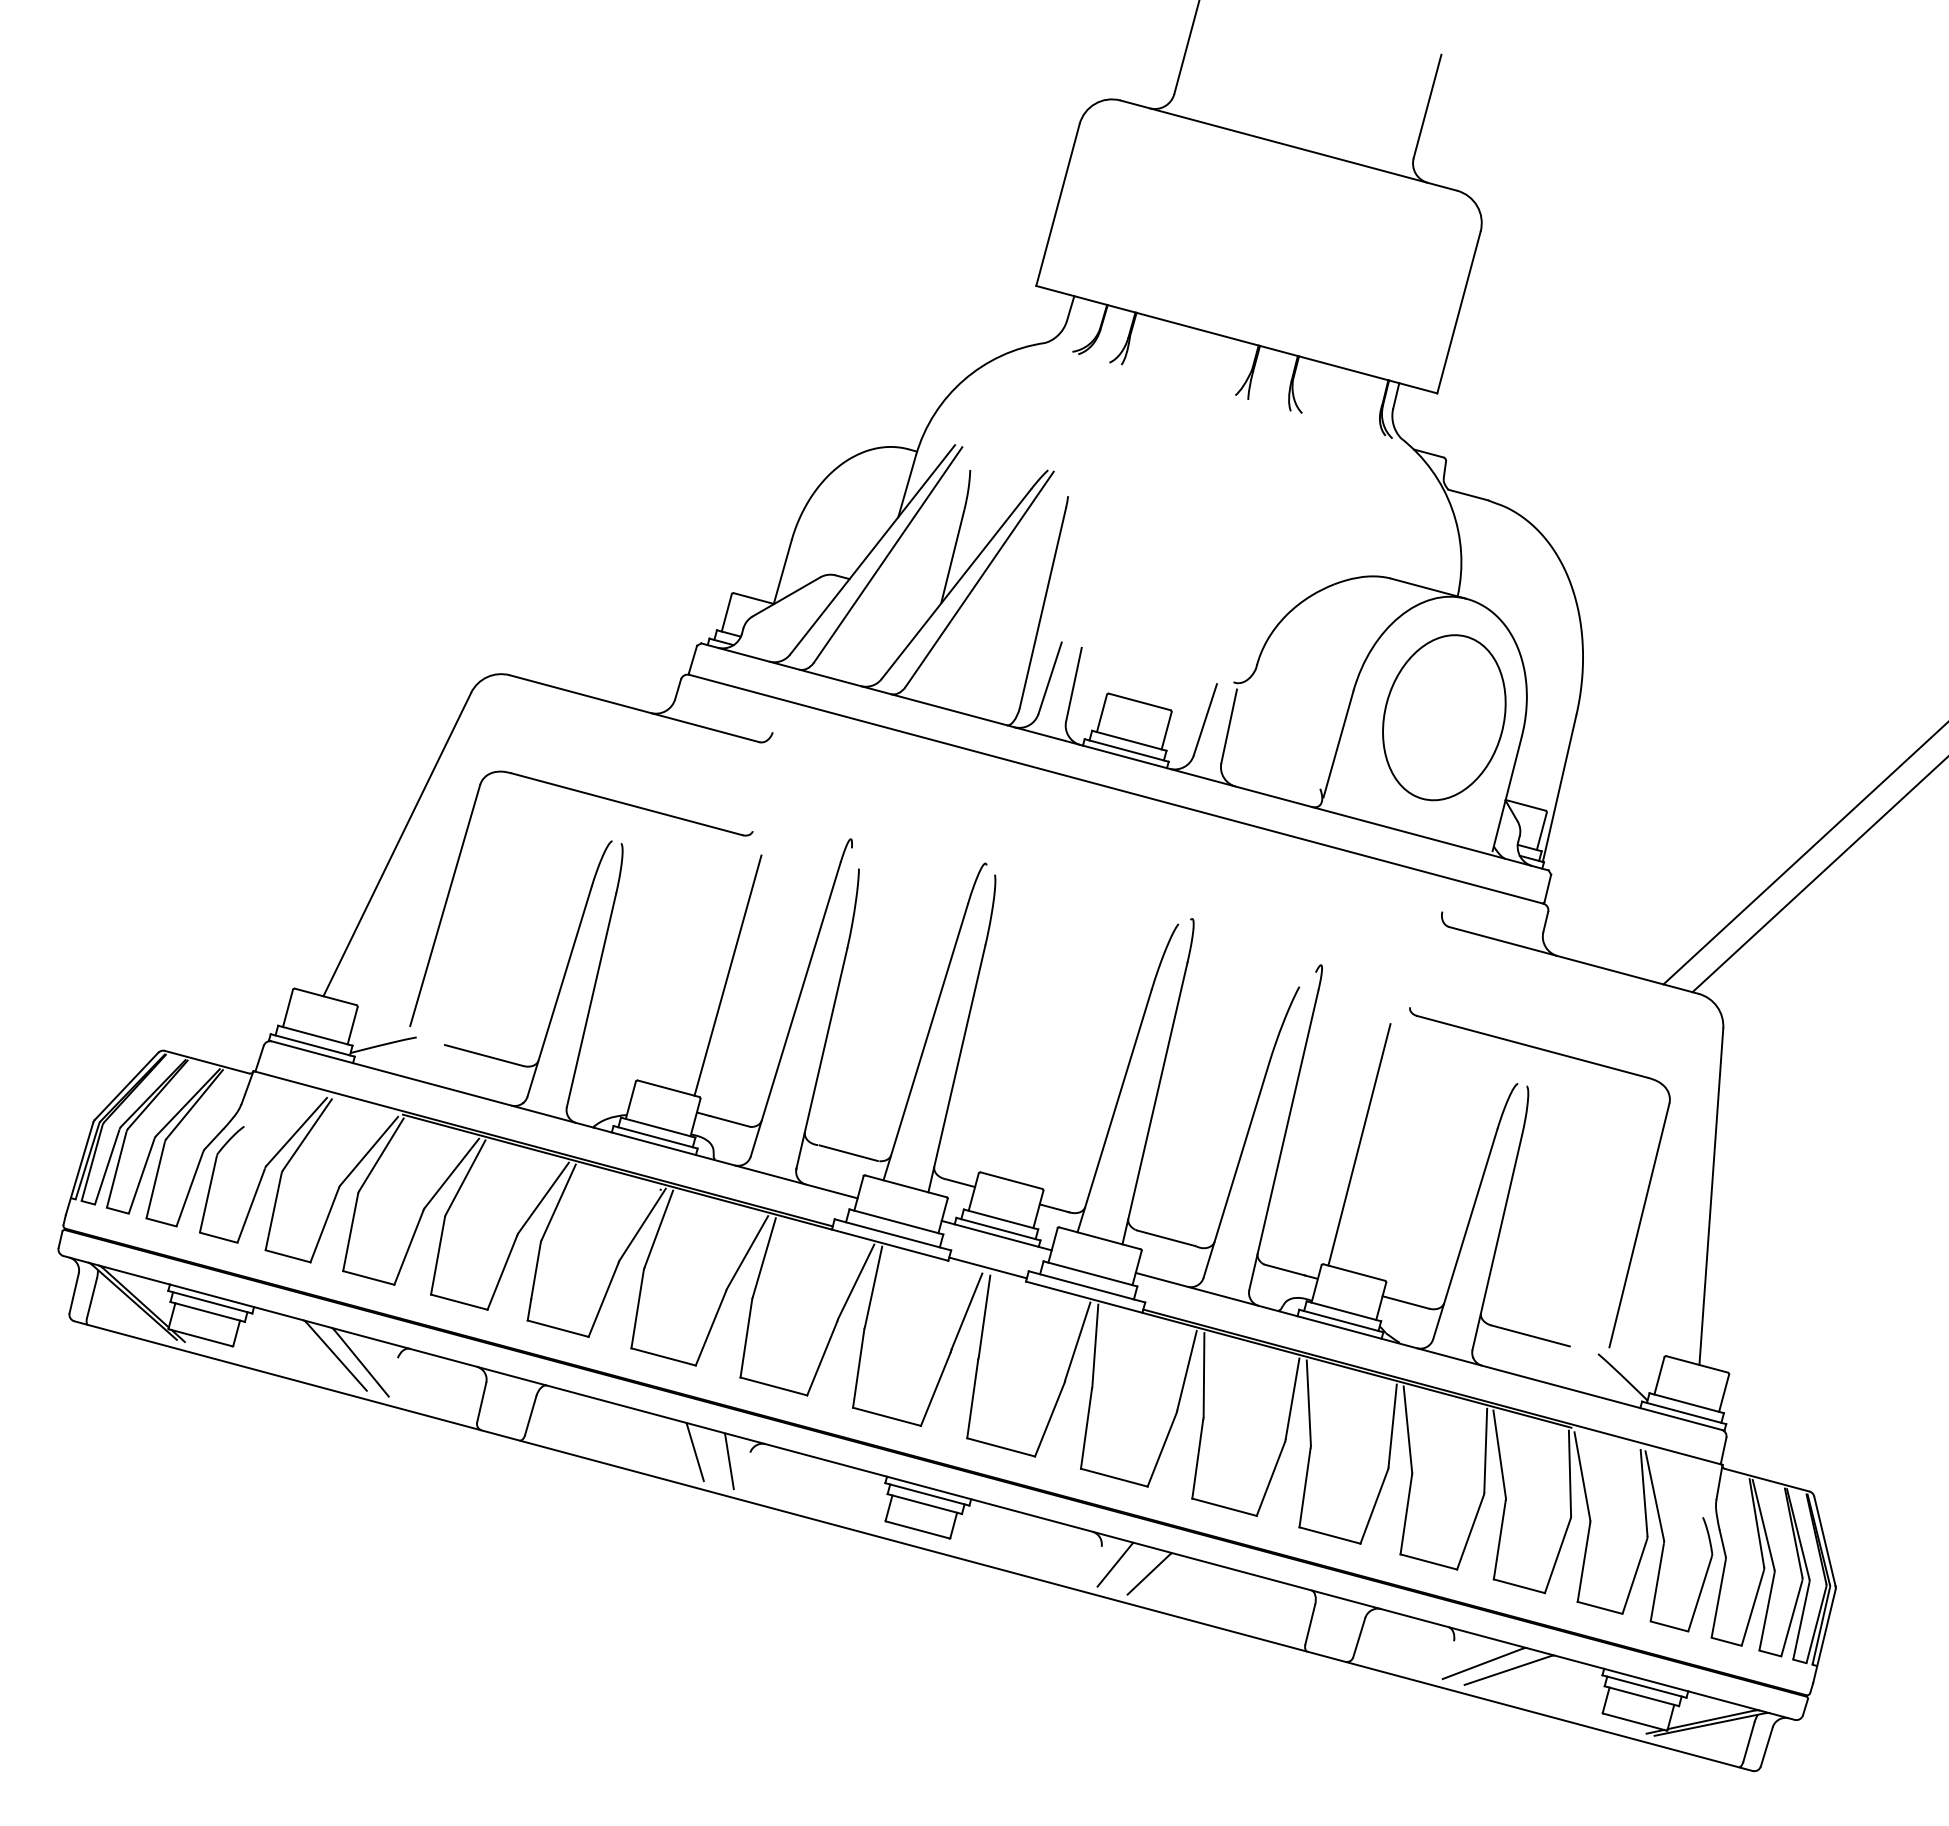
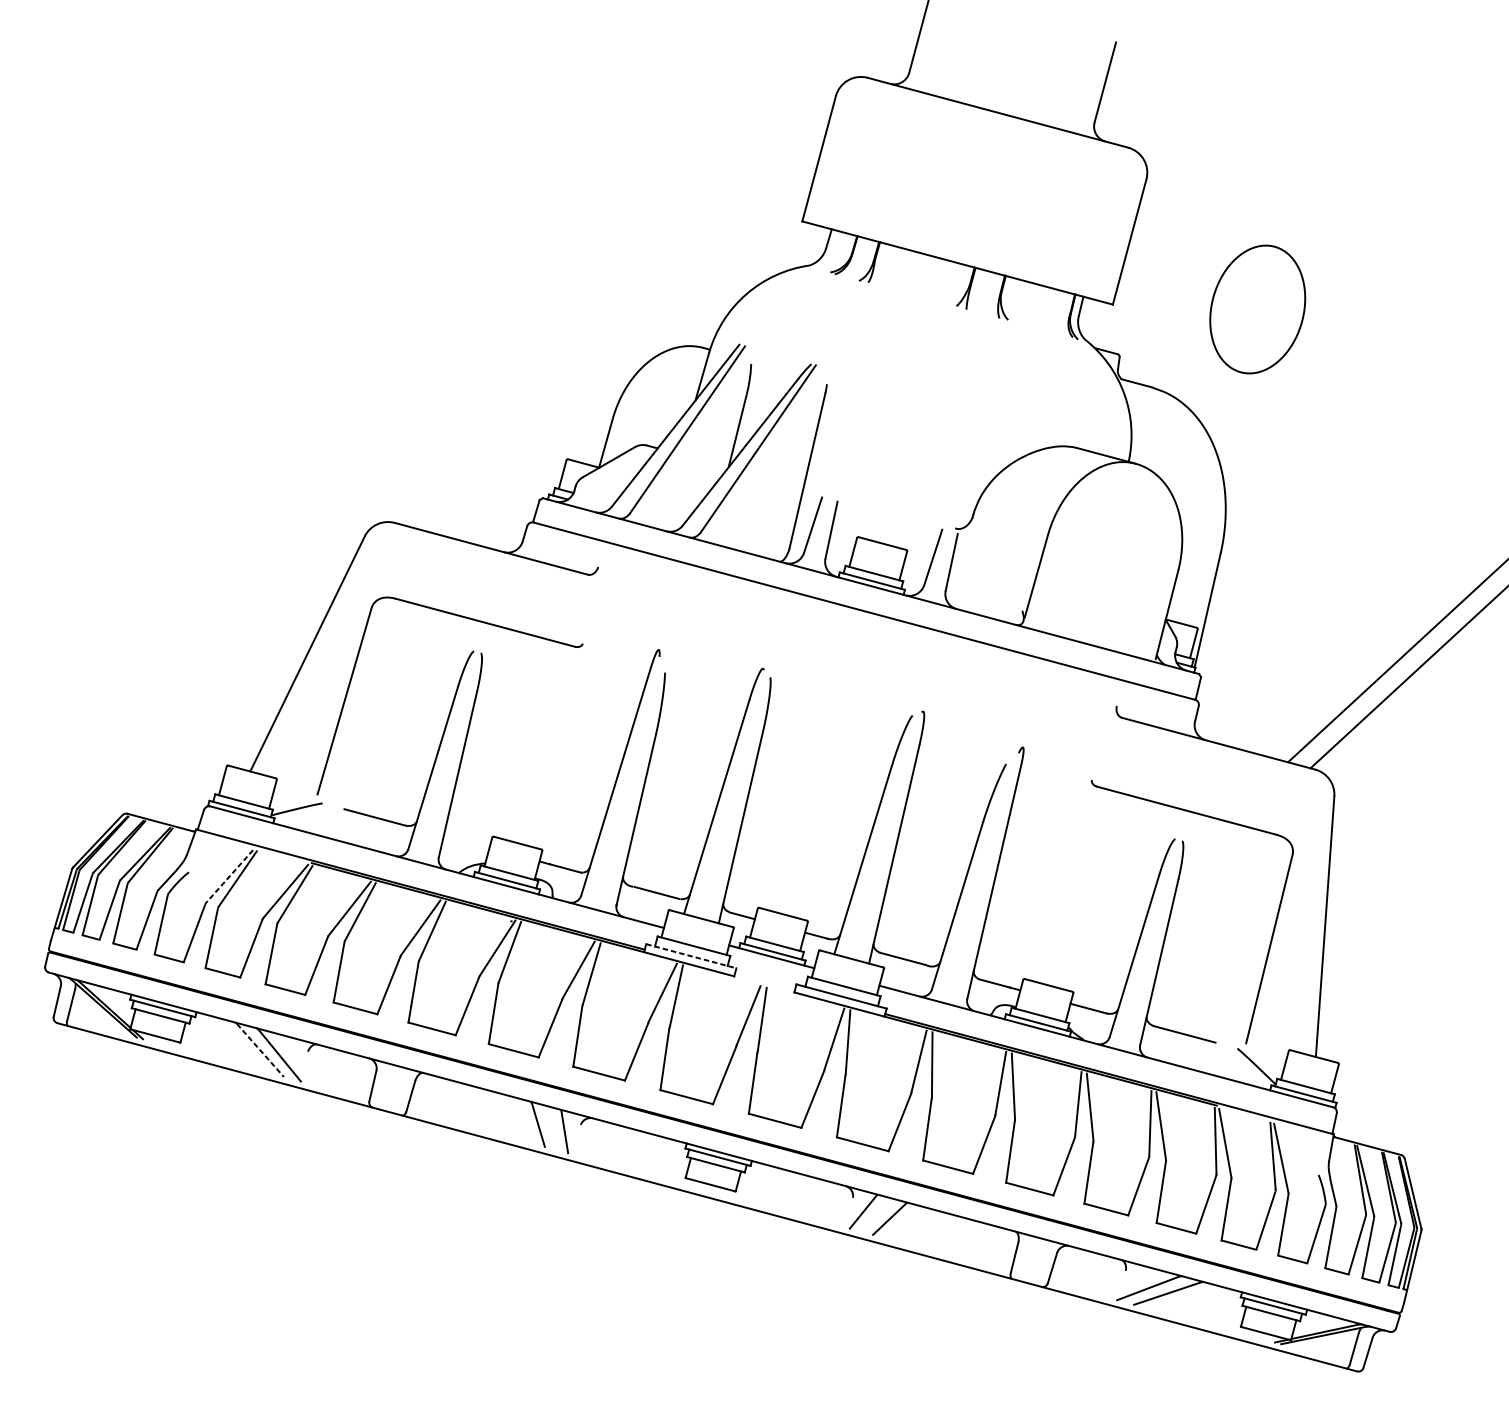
part: (1444, 717) -> (1257, 309), moved
line: (727, 975) -> (563, 755), removed
line: (296, 1132) -> (229, 876), solid -> dashed
line: (1359, 1144) -> (1052, 886), removed
line: (893, 1234) -> (691, 955), solid -> dashed
line: (987, 1267) -> (764, 981), removed
line: (336, 1356) -> (260, 1050), solid -> dashed

